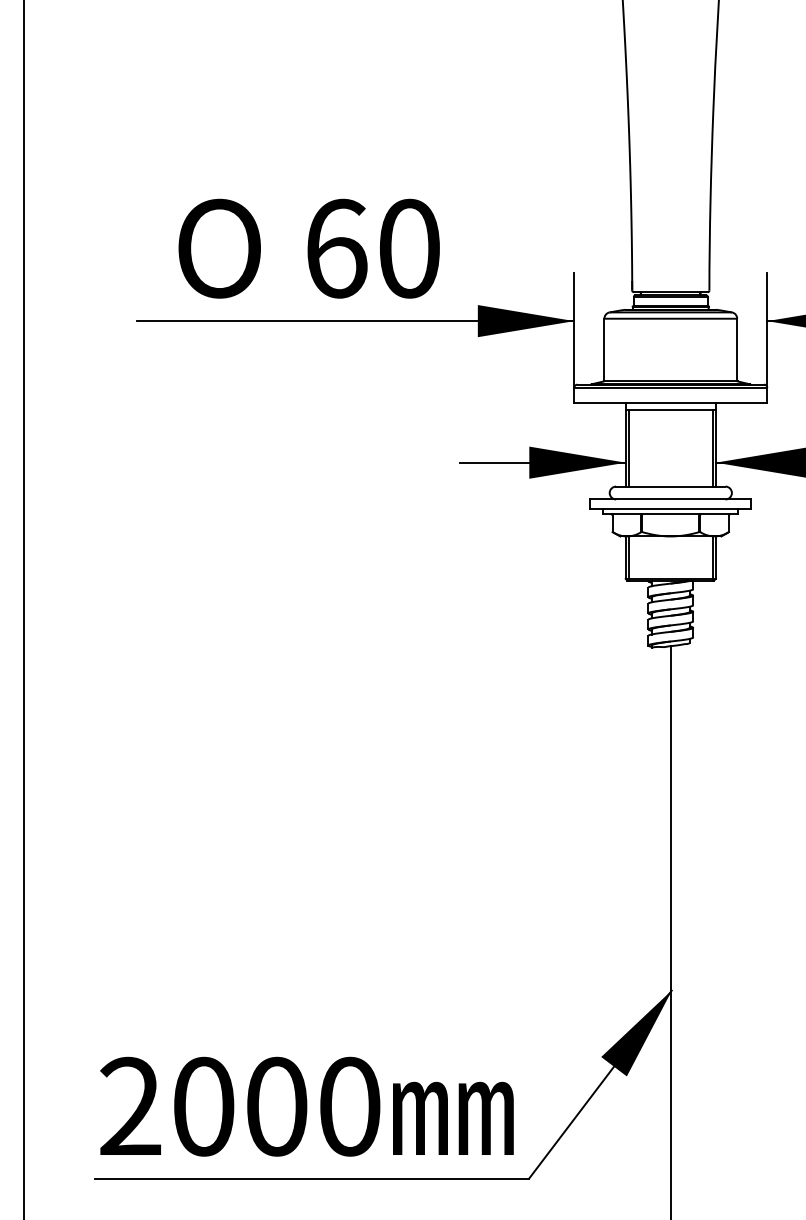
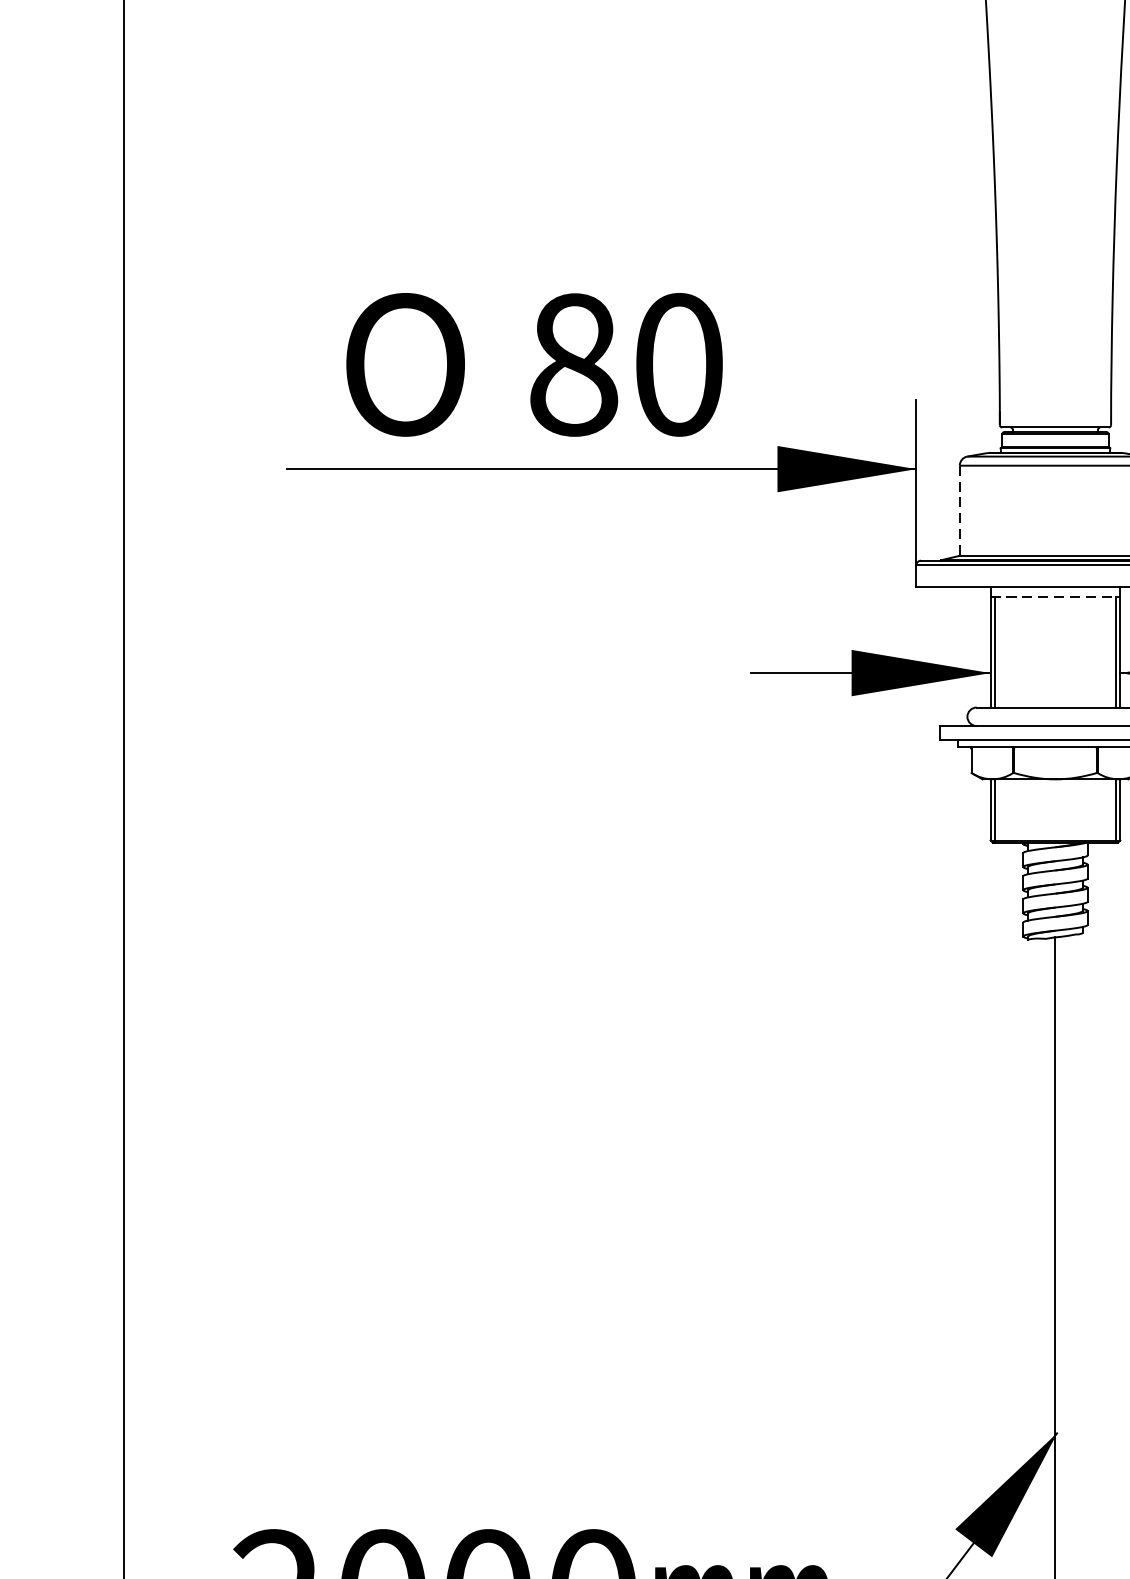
text: (336, 248) -> (573, 364), 60 -> 80
line: (604, 350) -> (959, 511), solid -> dashed
line: (671, 410) -> (1056, 597), solid -> dashed

